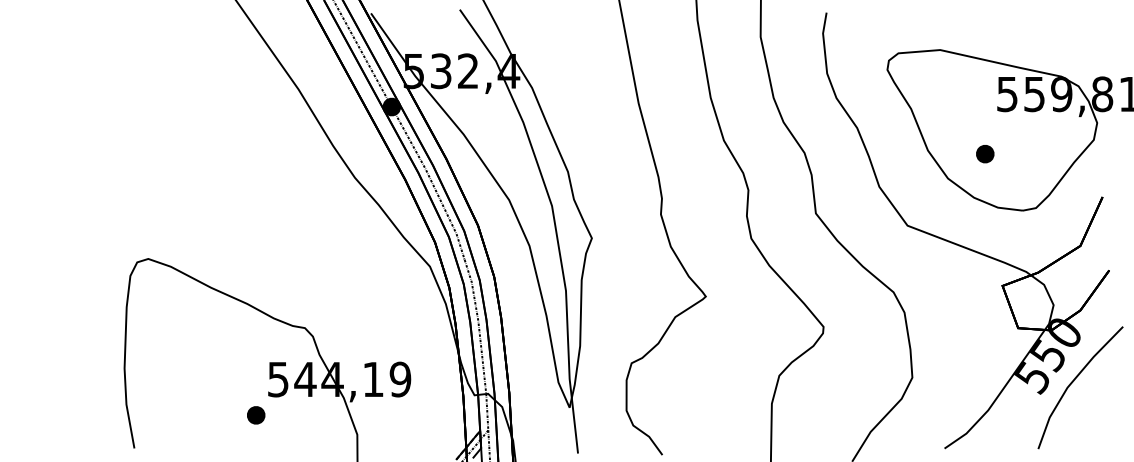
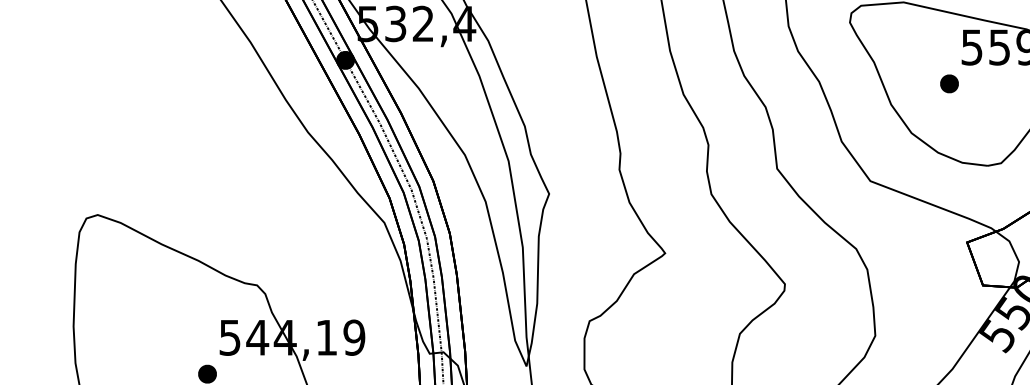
part: (985, 154) -> (949, 84), moved

